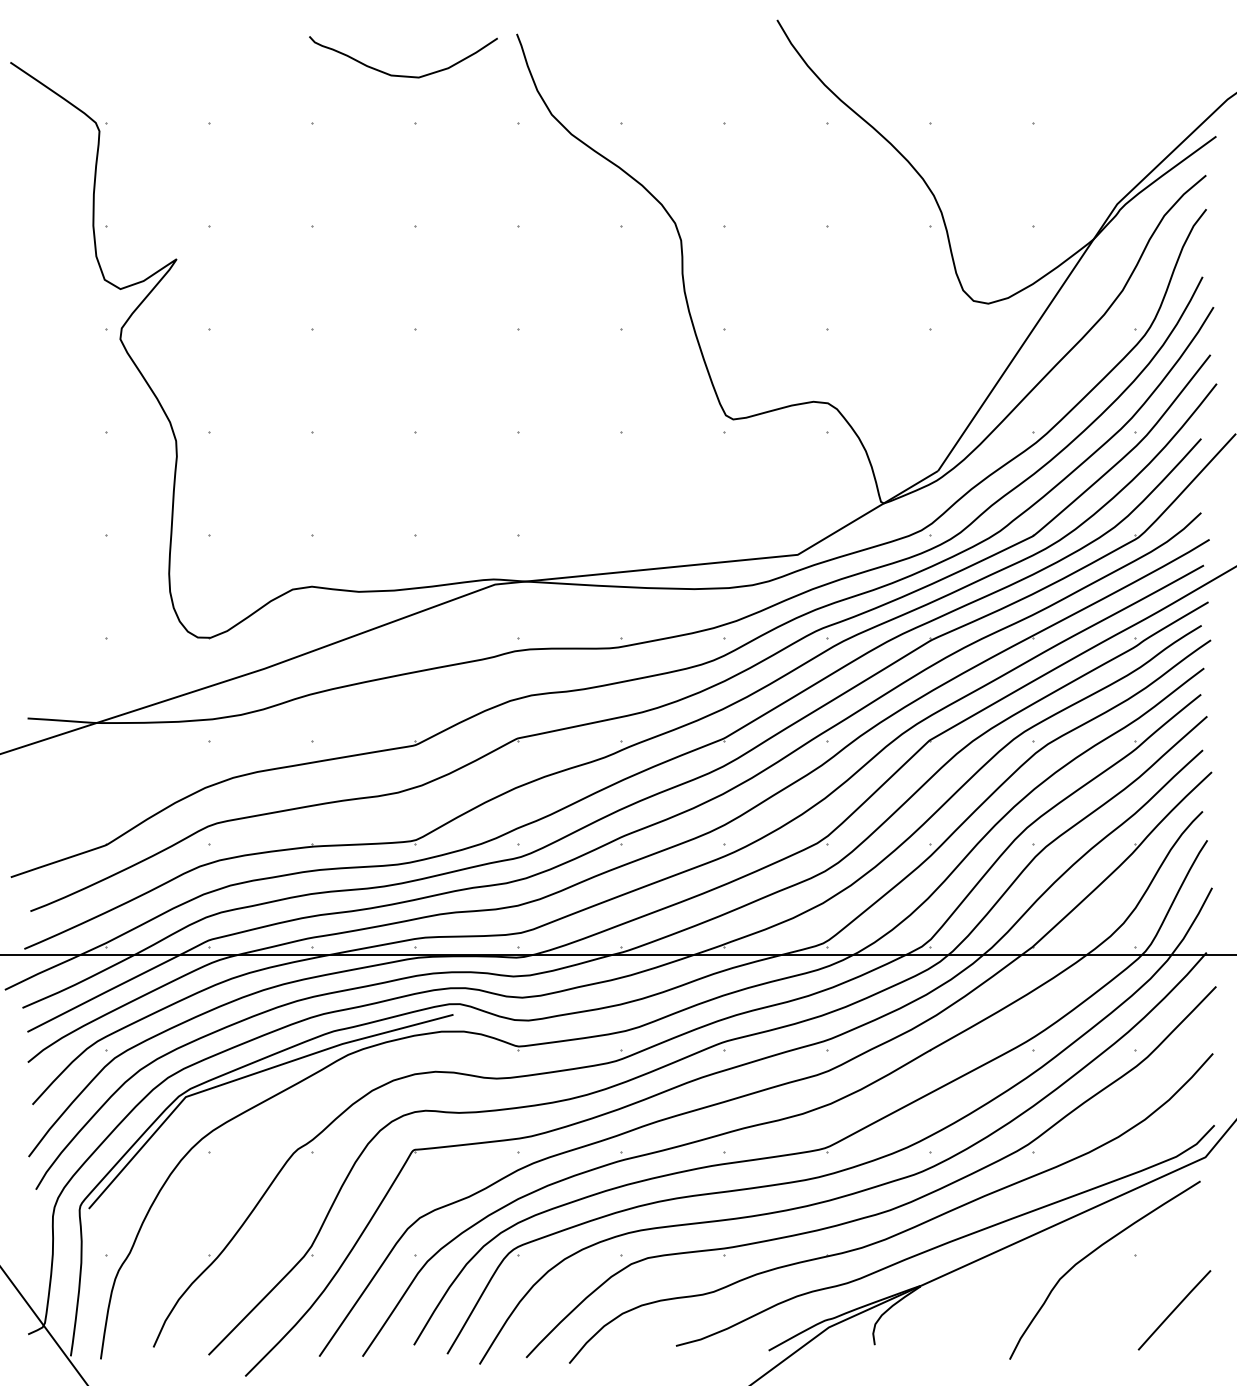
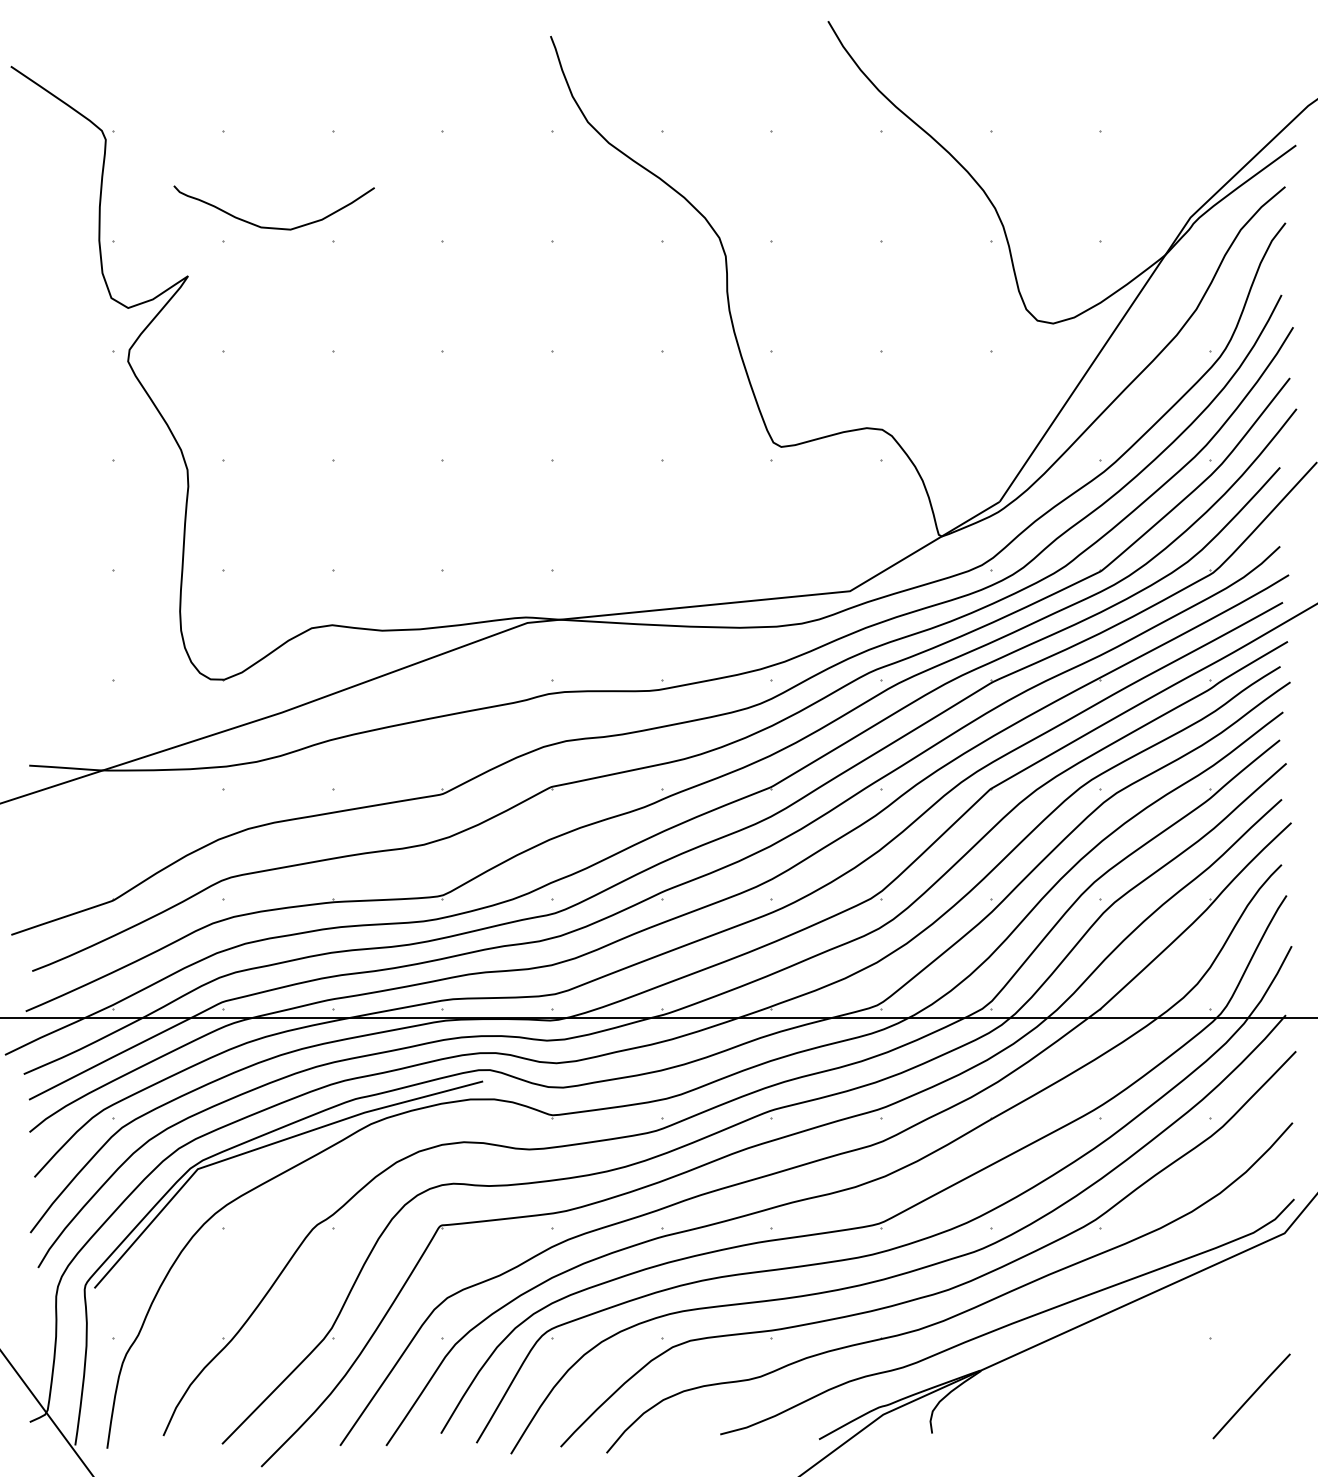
curve: (403, 75) -> (274, 227), moved
curve: (1092, 1253) -> (1164, 1335), removed

